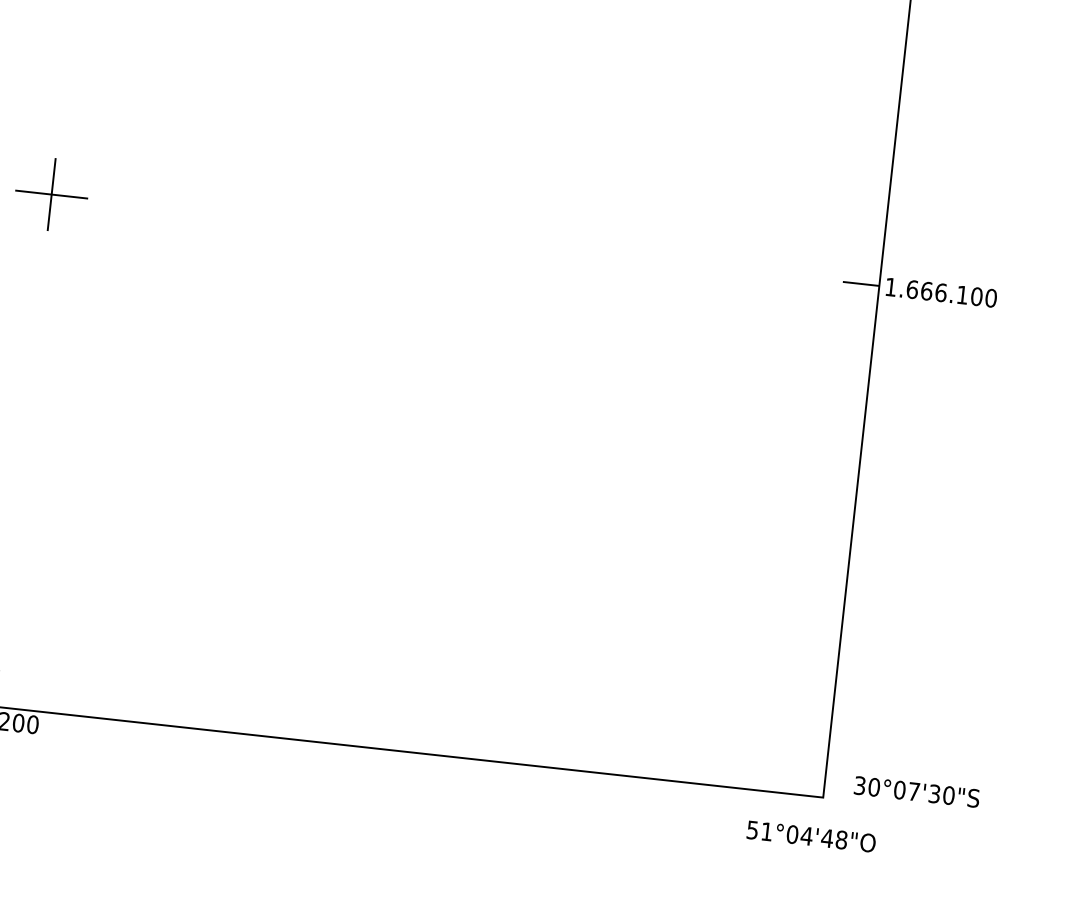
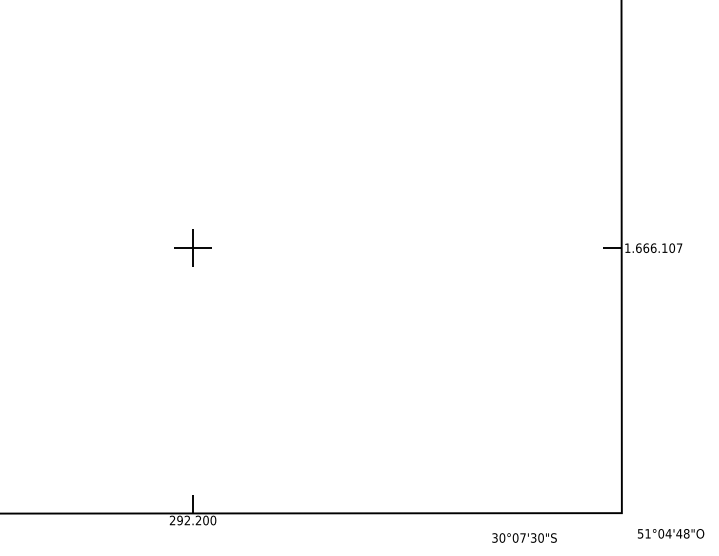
text: (991, 296) -> (679, 247), 1.666.100 -> 1.666.107
text: (917, 791) -> (524, 537), moved
text: (810, 835) -> (670, 533), moved

